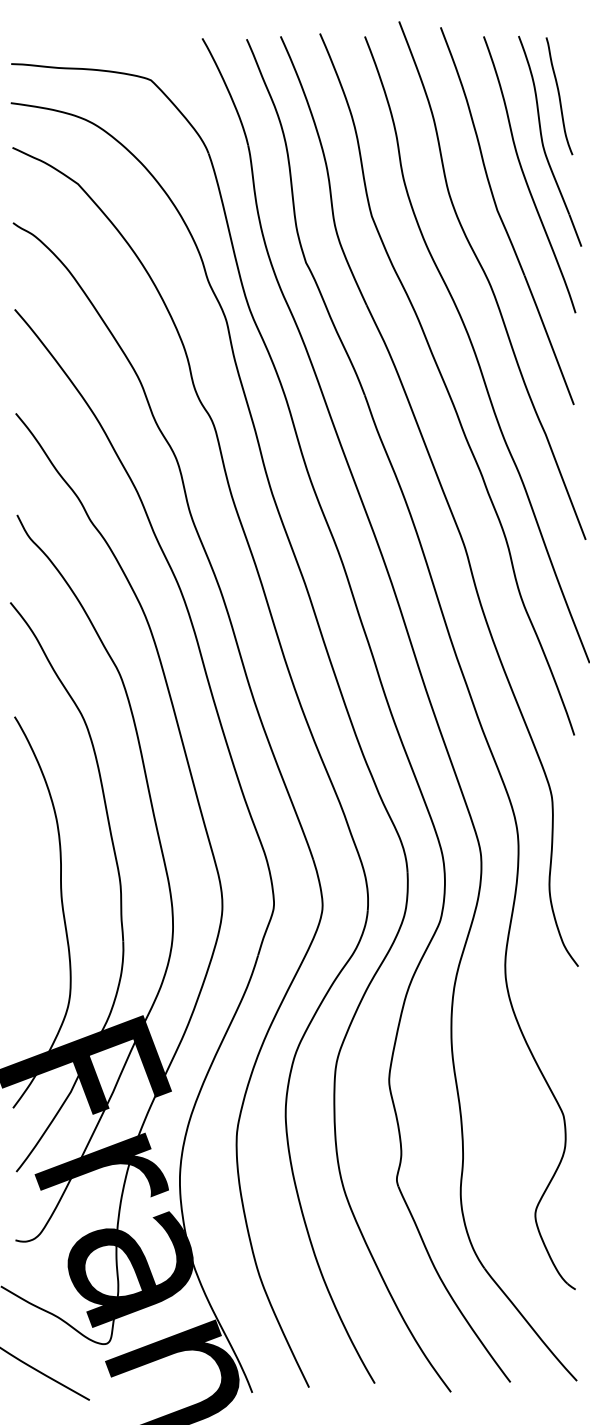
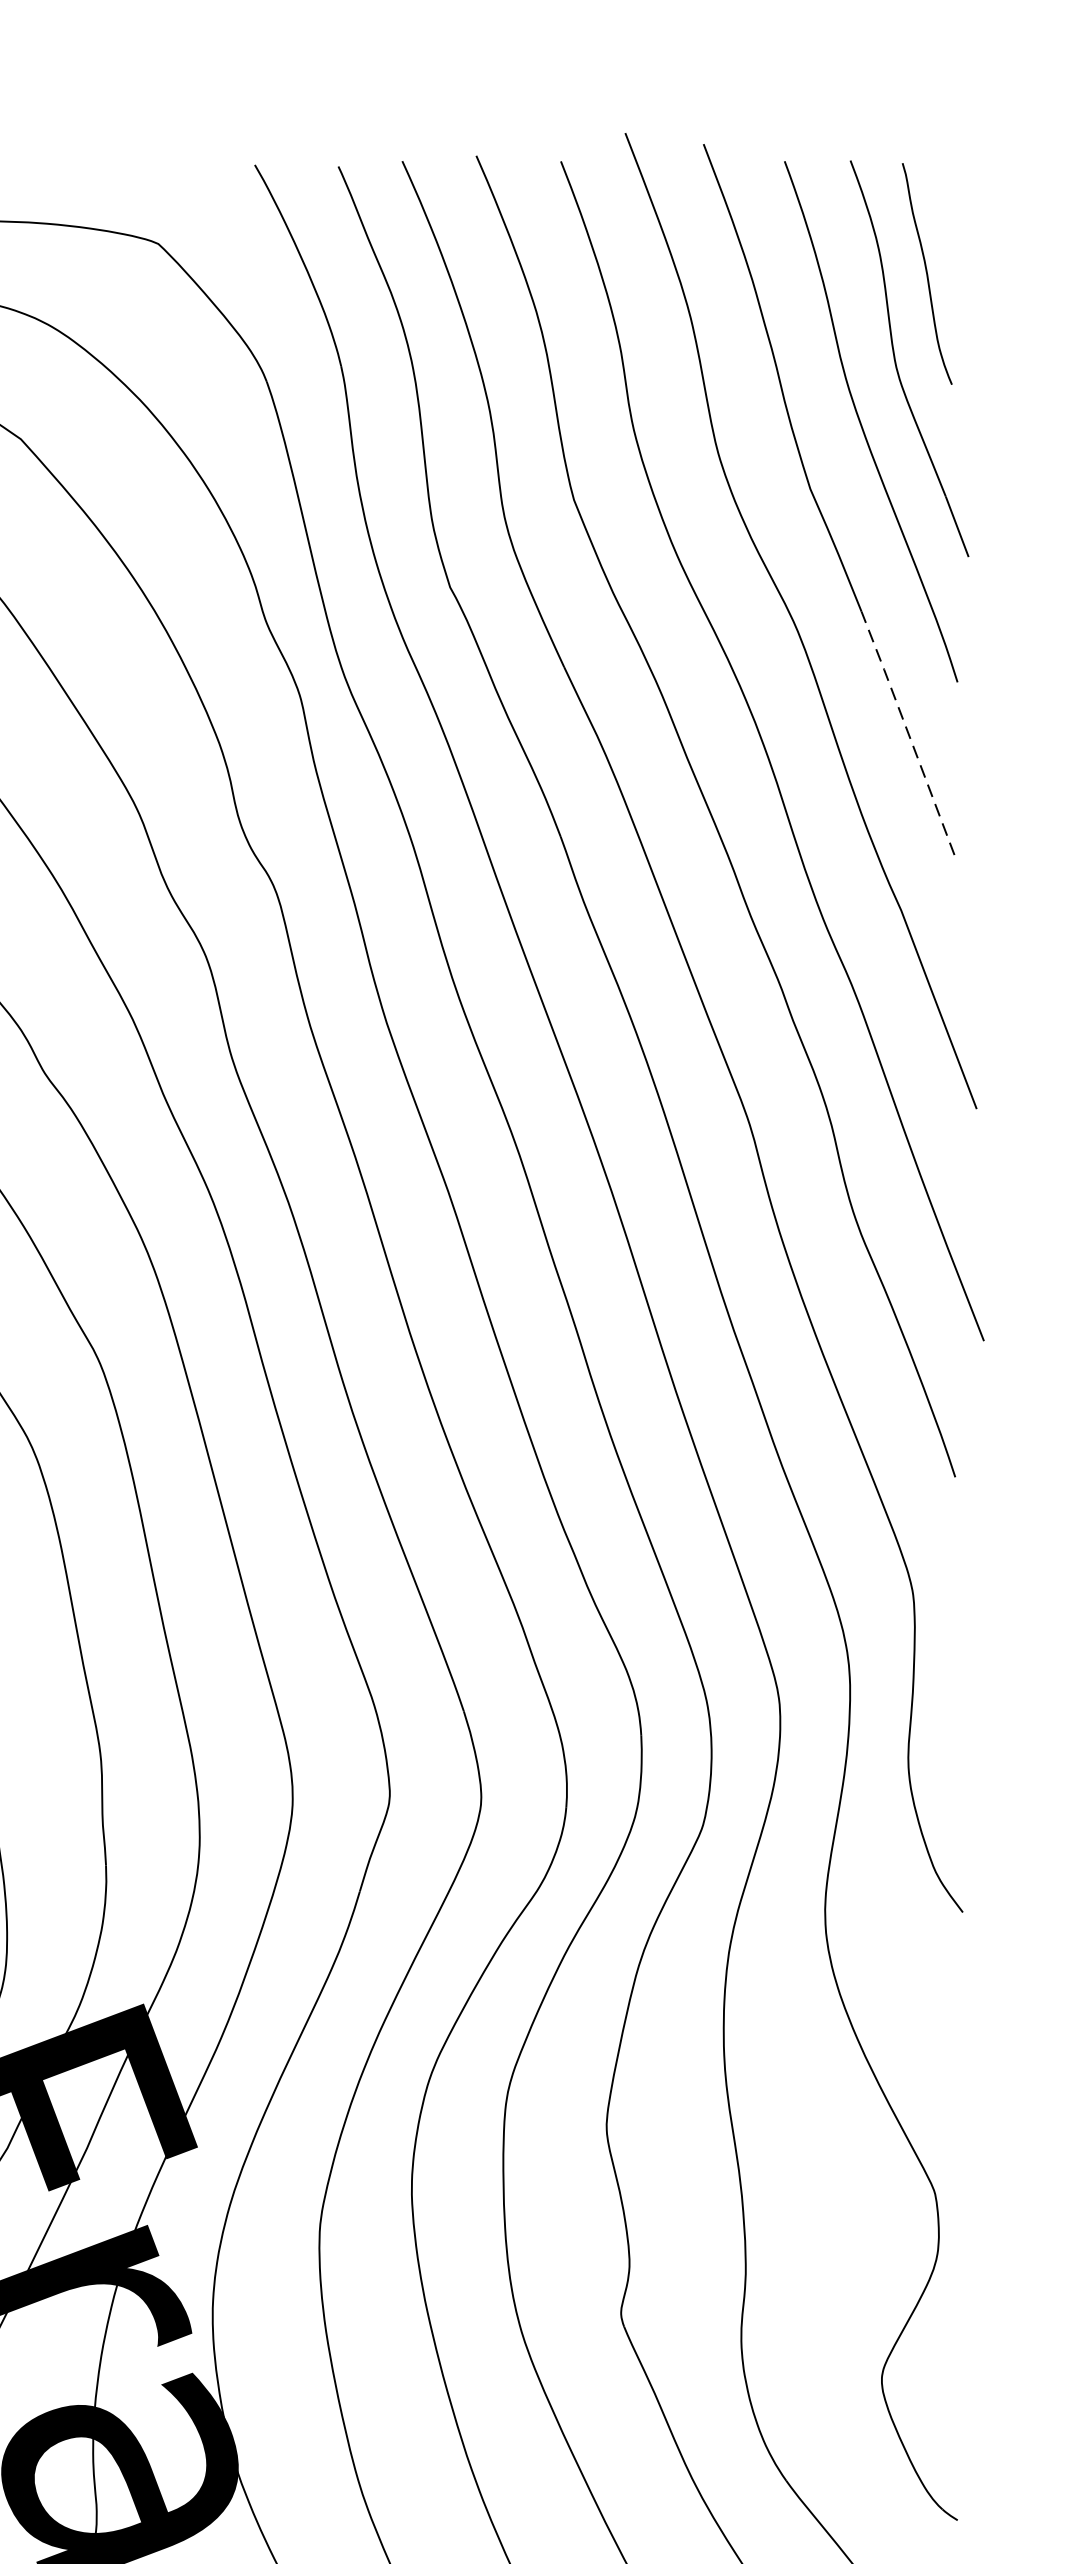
line: (549, 340) -> (908, 733), solid -> dashed

